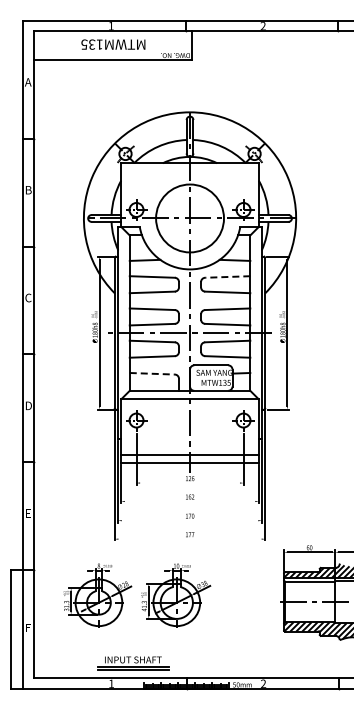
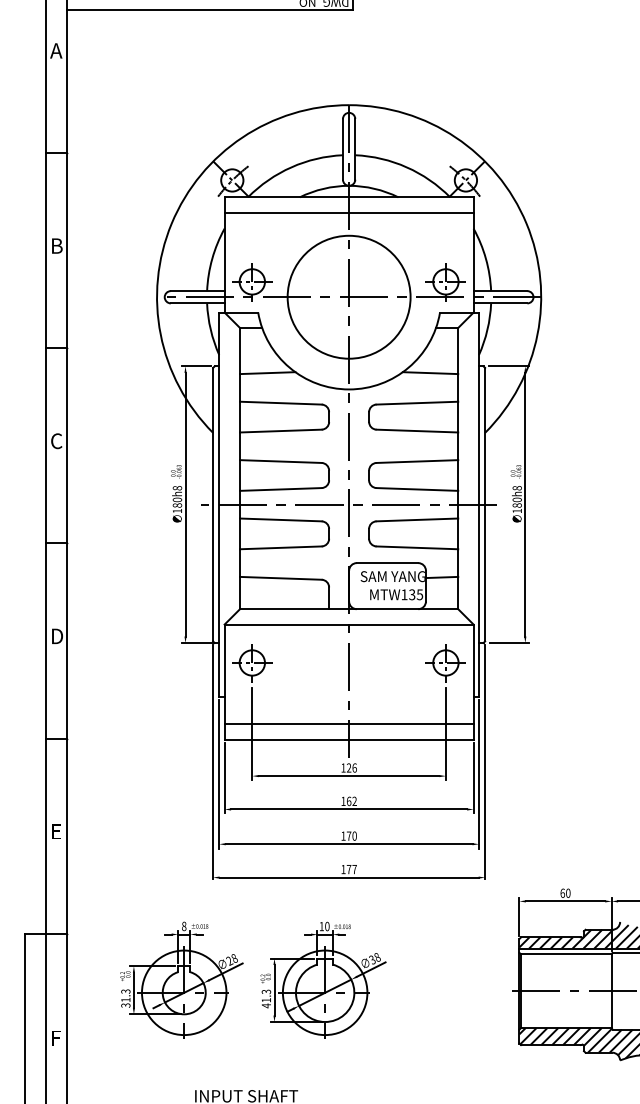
line: (189, 171) -> (348, 212), added
line: (227, 276) -> (416, 402), dashed -> solid
line: (152, 373) -> (281, 577), dashed -> solid
line: (189, 483) -> (348, 776), added
line: (189, 501) -> (348, 809), added
line: (189, 520) -> (348, 843), added
line: (189, 539) -> (348, 878), added

